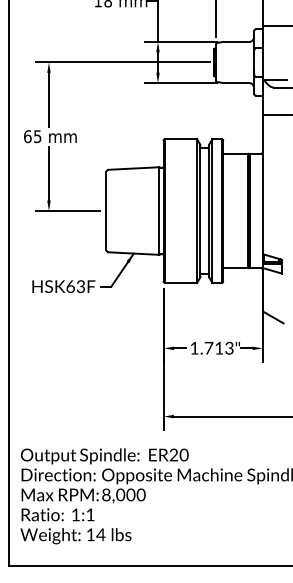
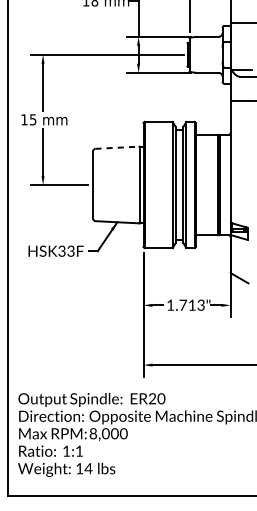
text: (27, 136) -> (24, 119), 65 -> 15
line: (134, 168) -> (117, 147), solid -> dashed
text: (70, 286) -> (61, 251), HSK63F -> HSK33F

